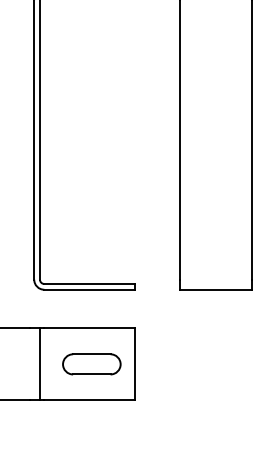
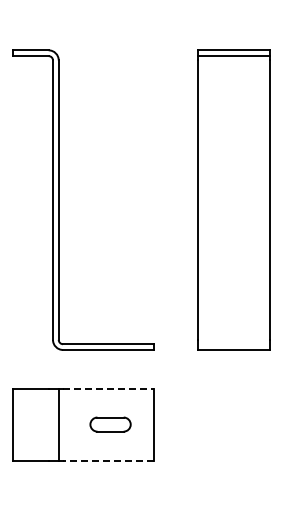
line: (89, 328) -> (108, 388), solid -> dashed
part: (91, 364) -> (110, 424), size x0.7
line: (88, 400) -> (107, 460), solid -> dashed

